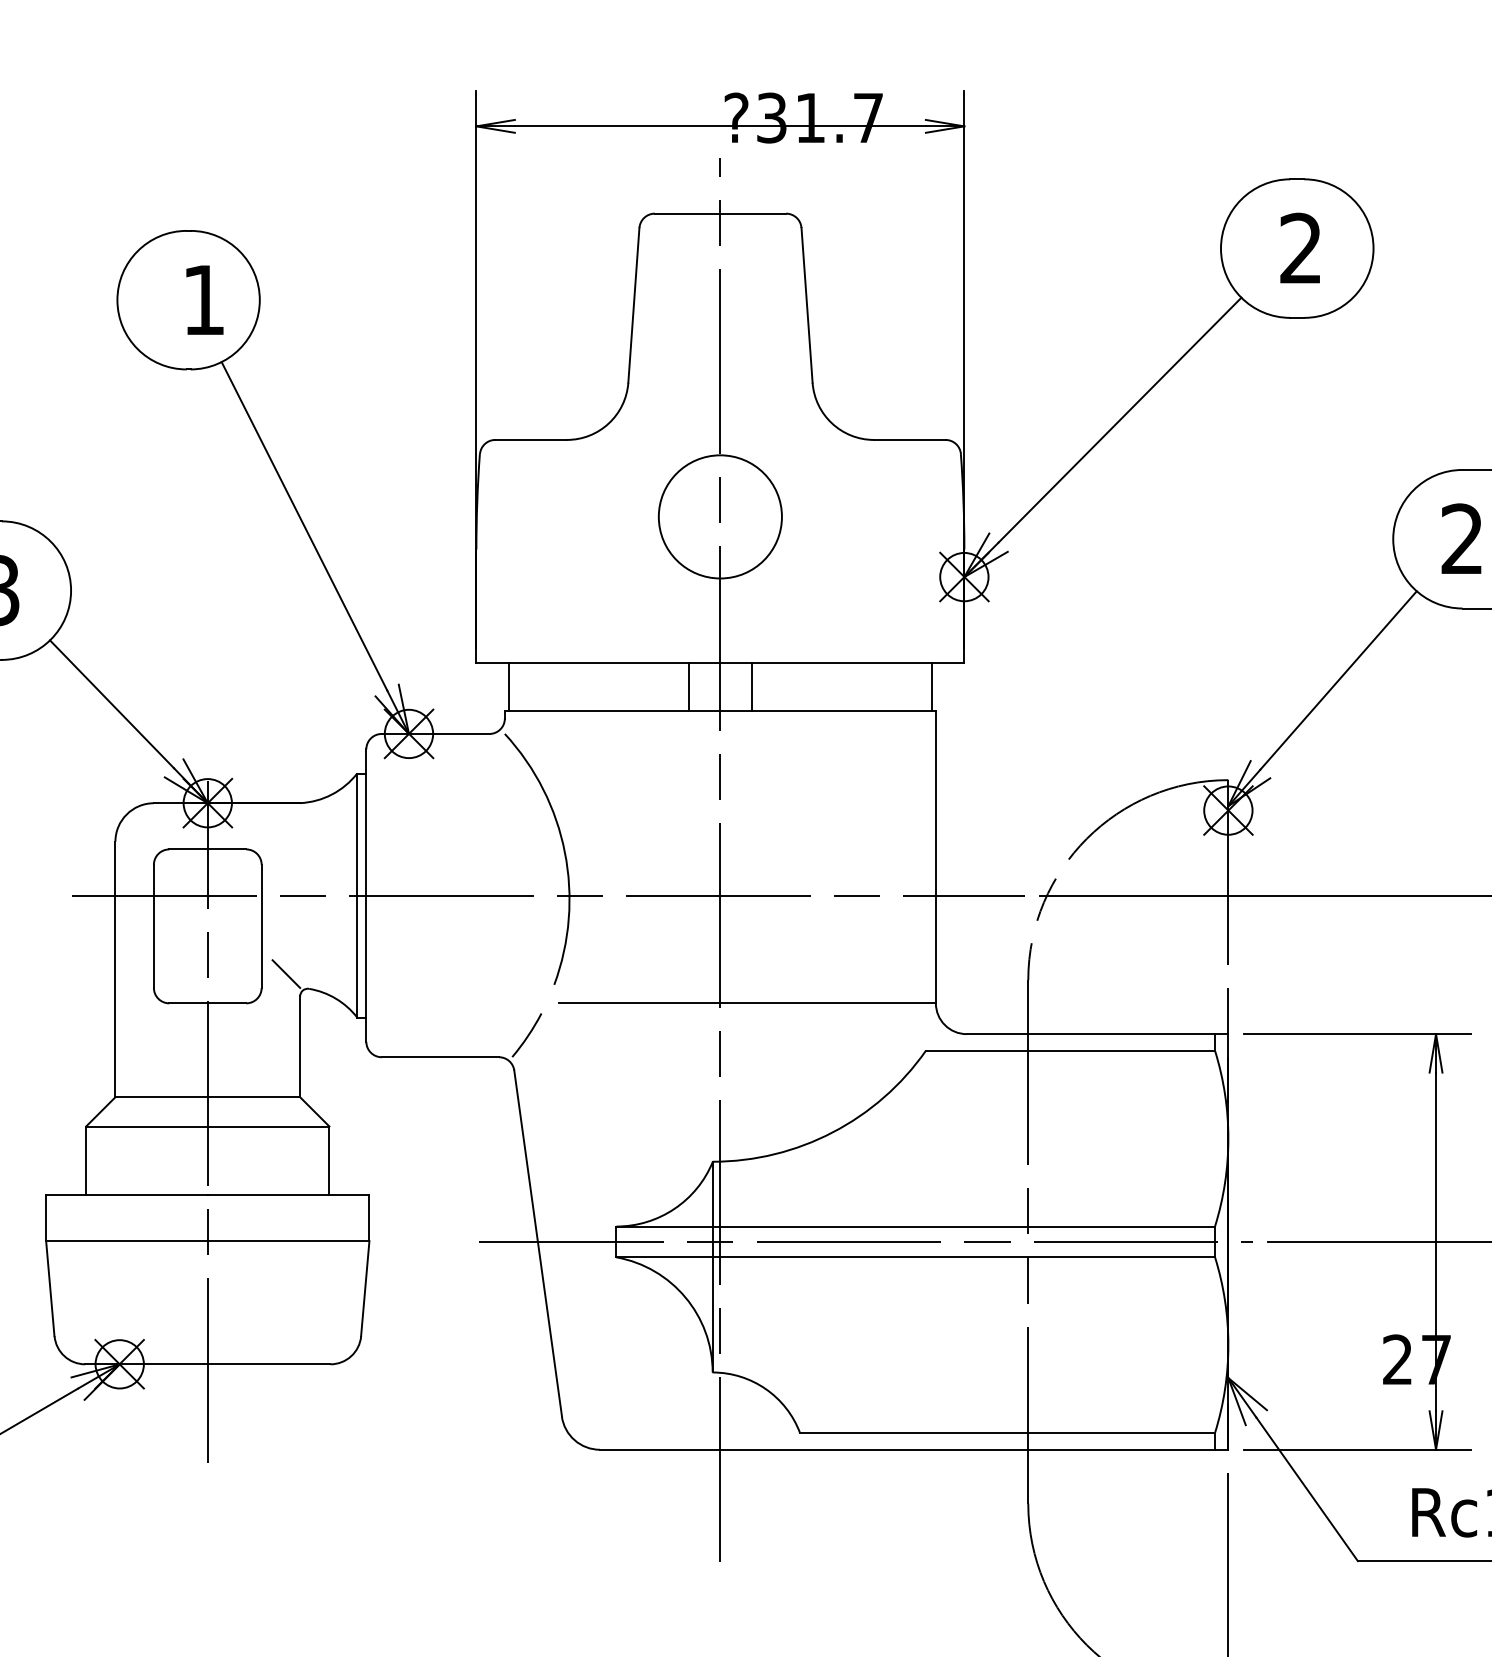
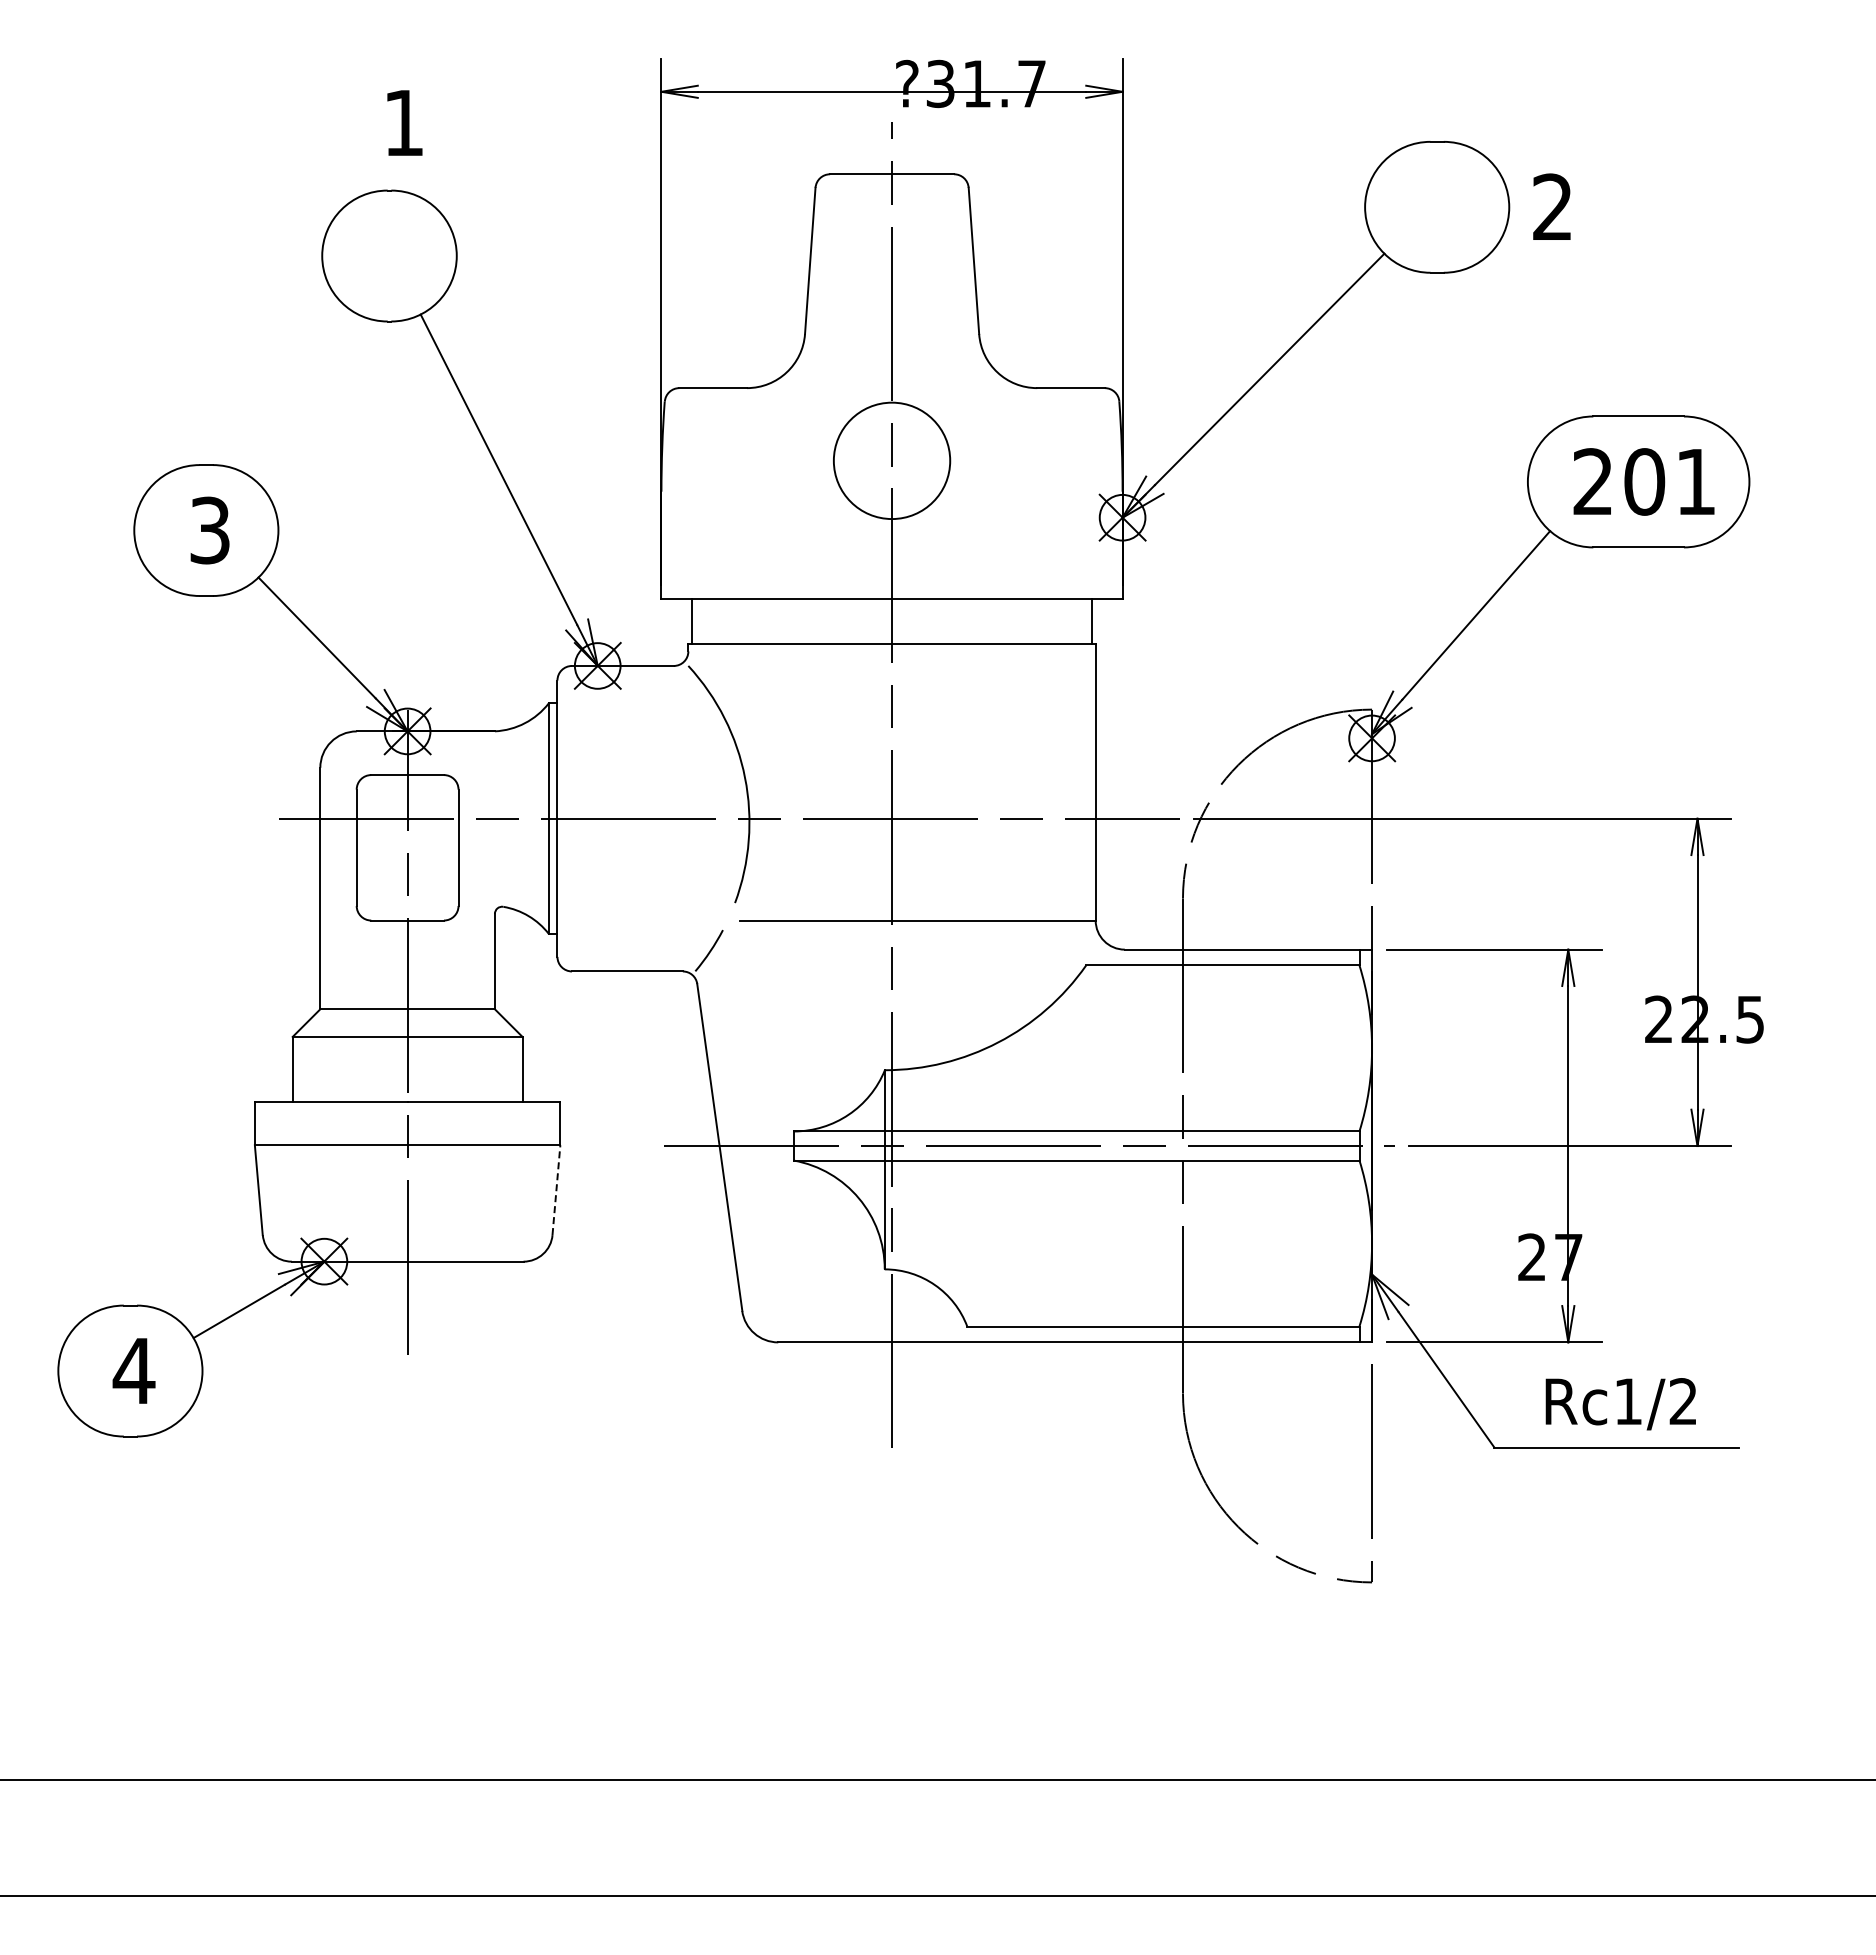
text: (1299, 247) -> (1551, 206), moved
text: (204, 299) -> (404, 122), moved
line: (689, 686) -> (862, 621), removed
line: (751, 686) -> (921, 621), removed
line: (285, 973) -> (481, 892), removed
line: (365, 1287) -> (556, 1189), solid -> dashed

